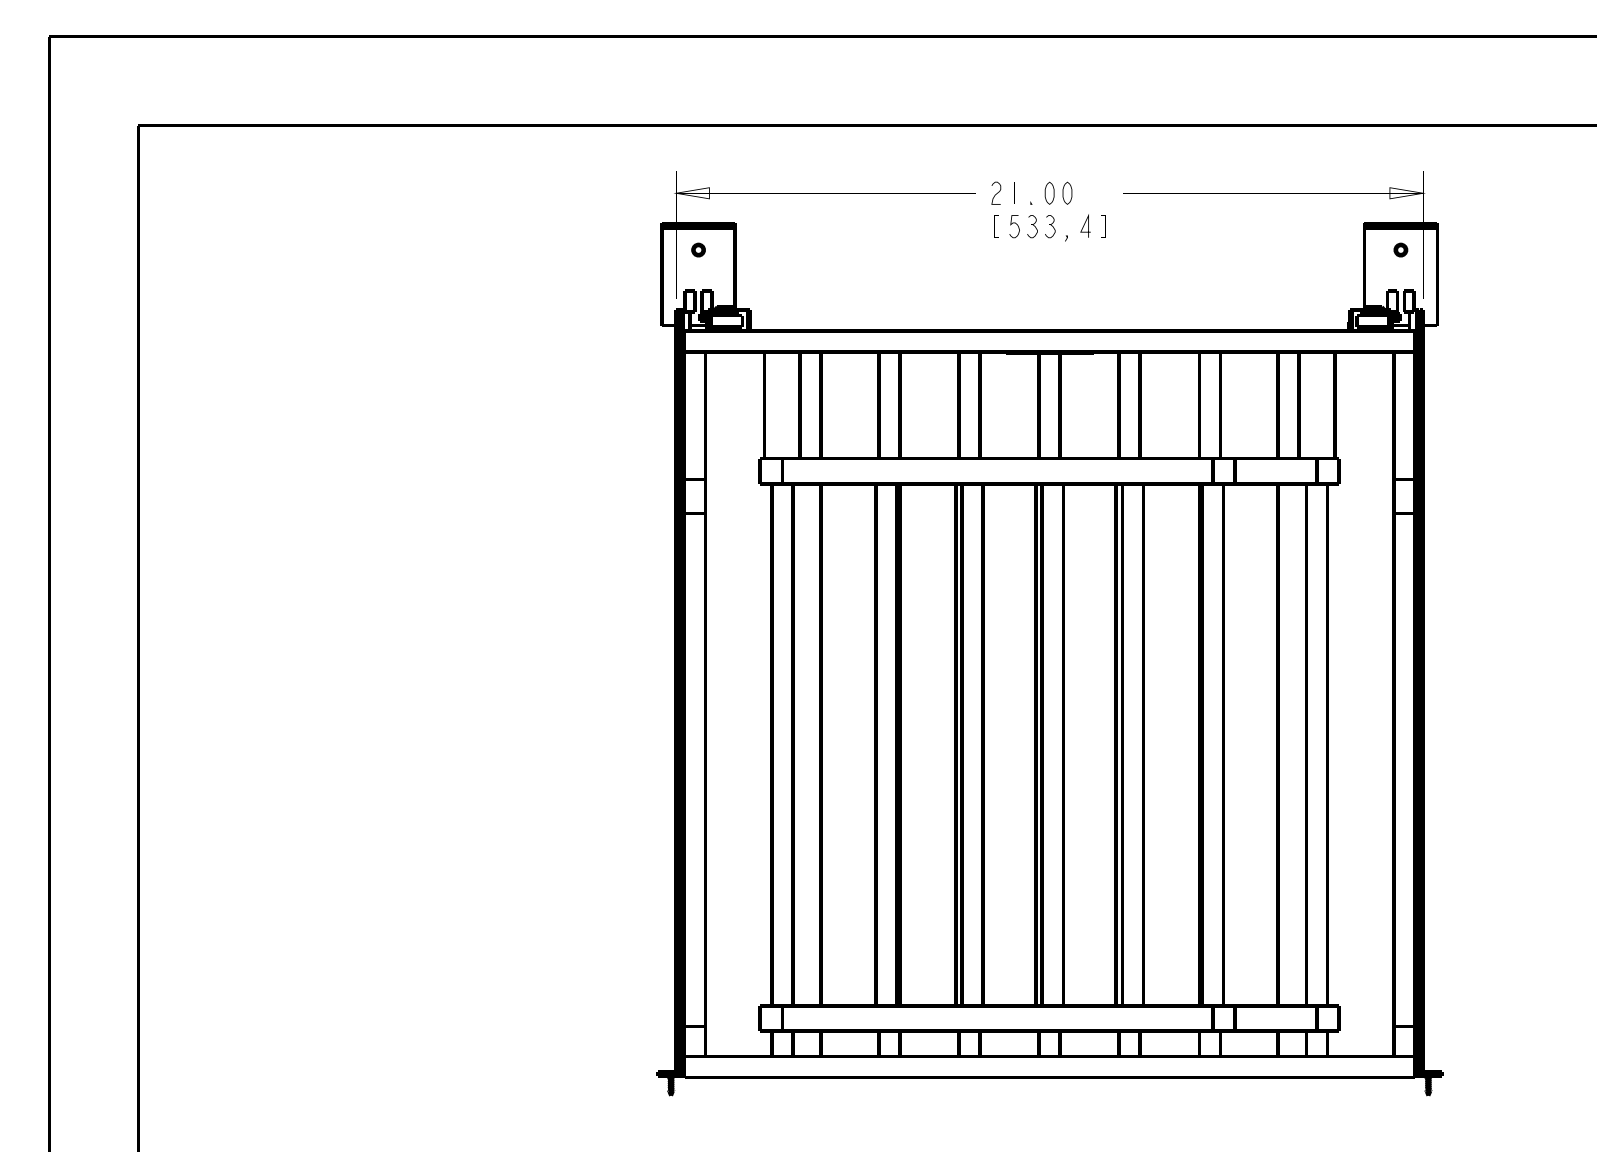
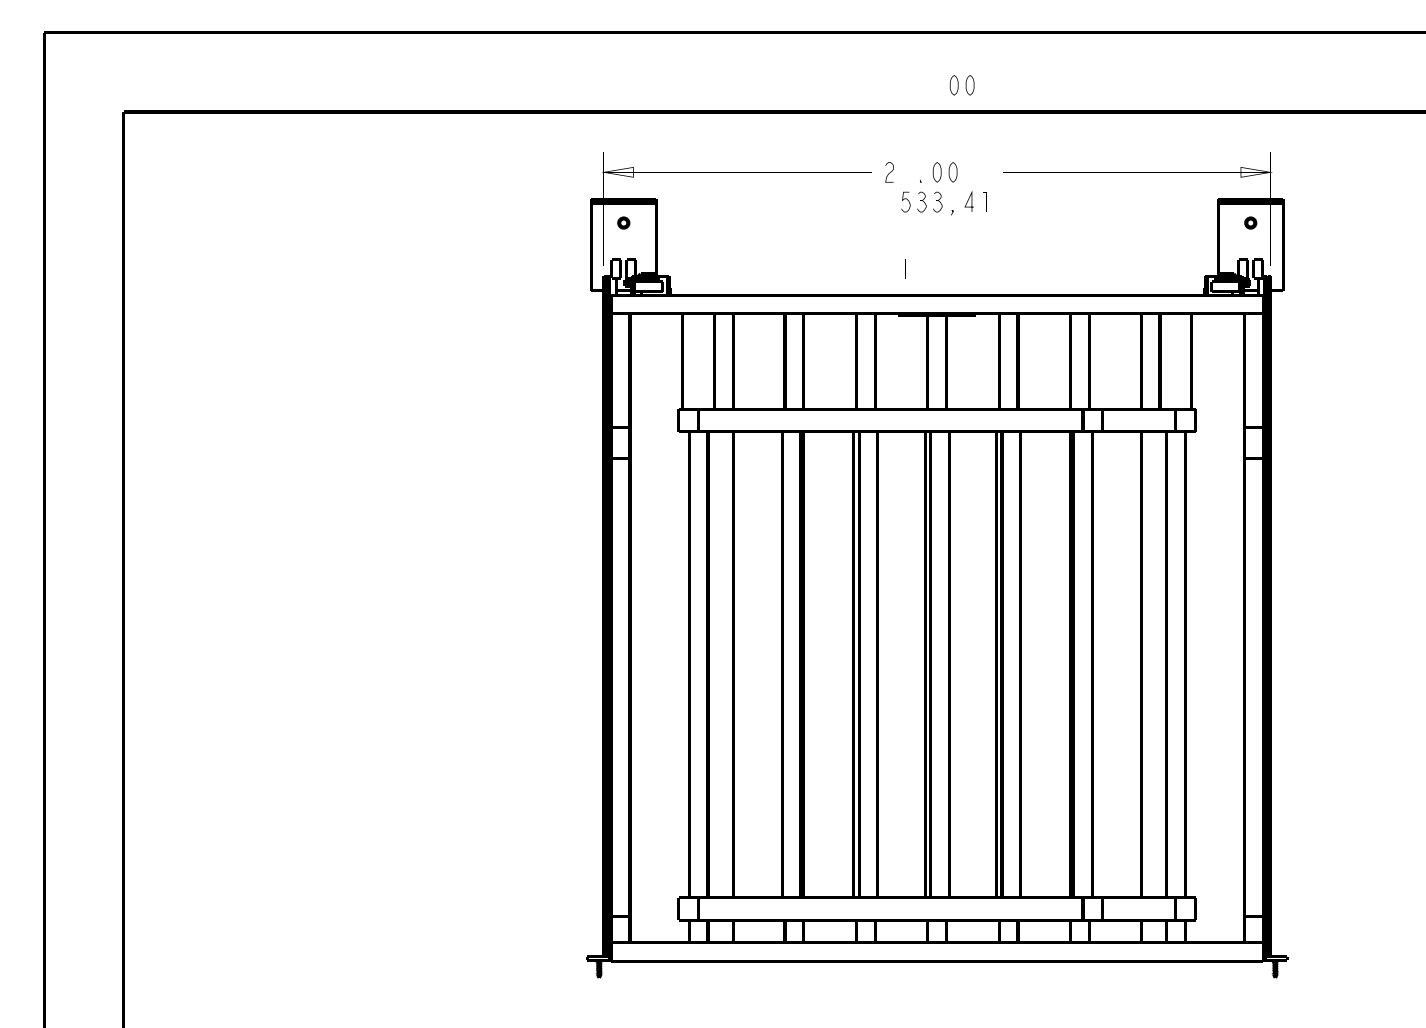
part: (1076, 95) -> (961, 85), added
line: (1014, 192) -> (905, 268), moved
line: (993, 225) -> (887, 201), removed

